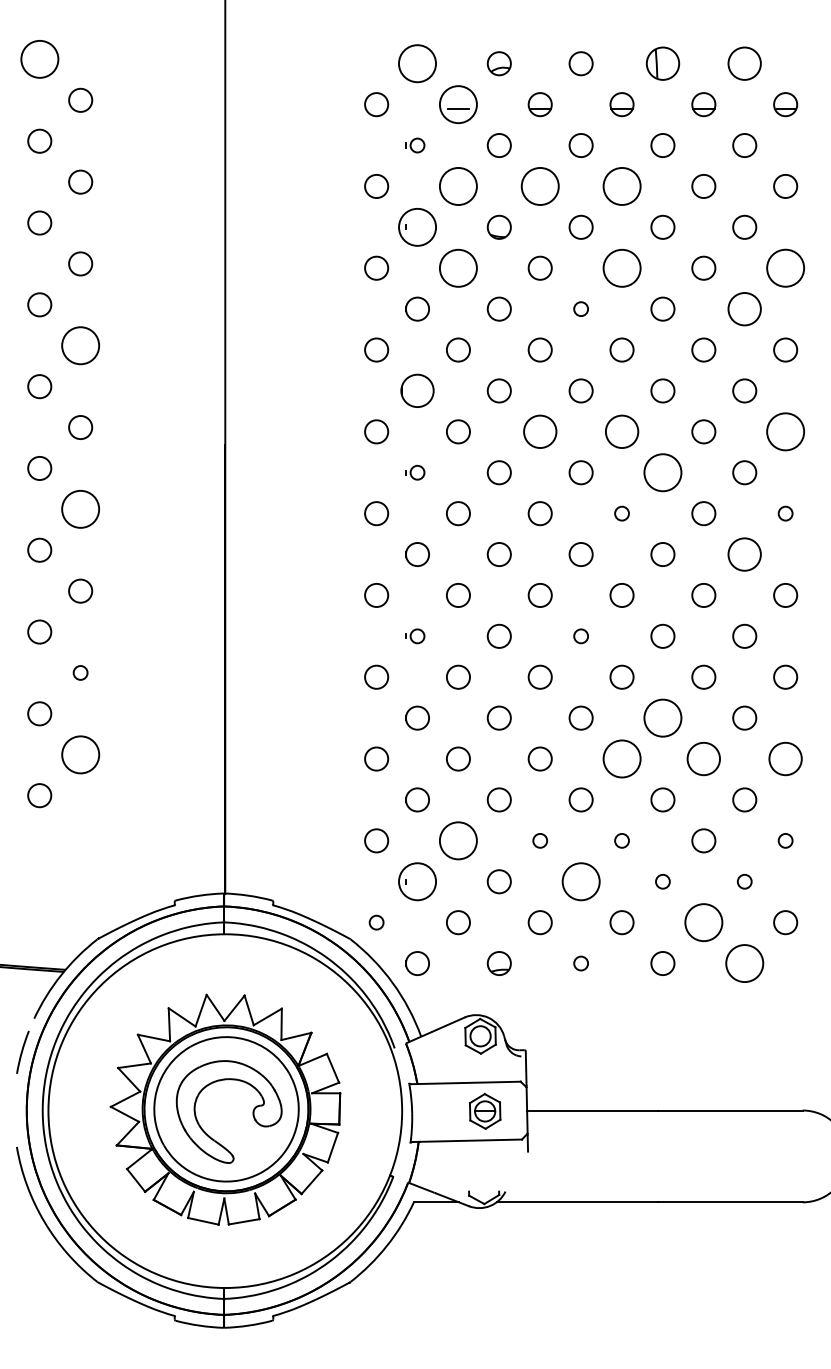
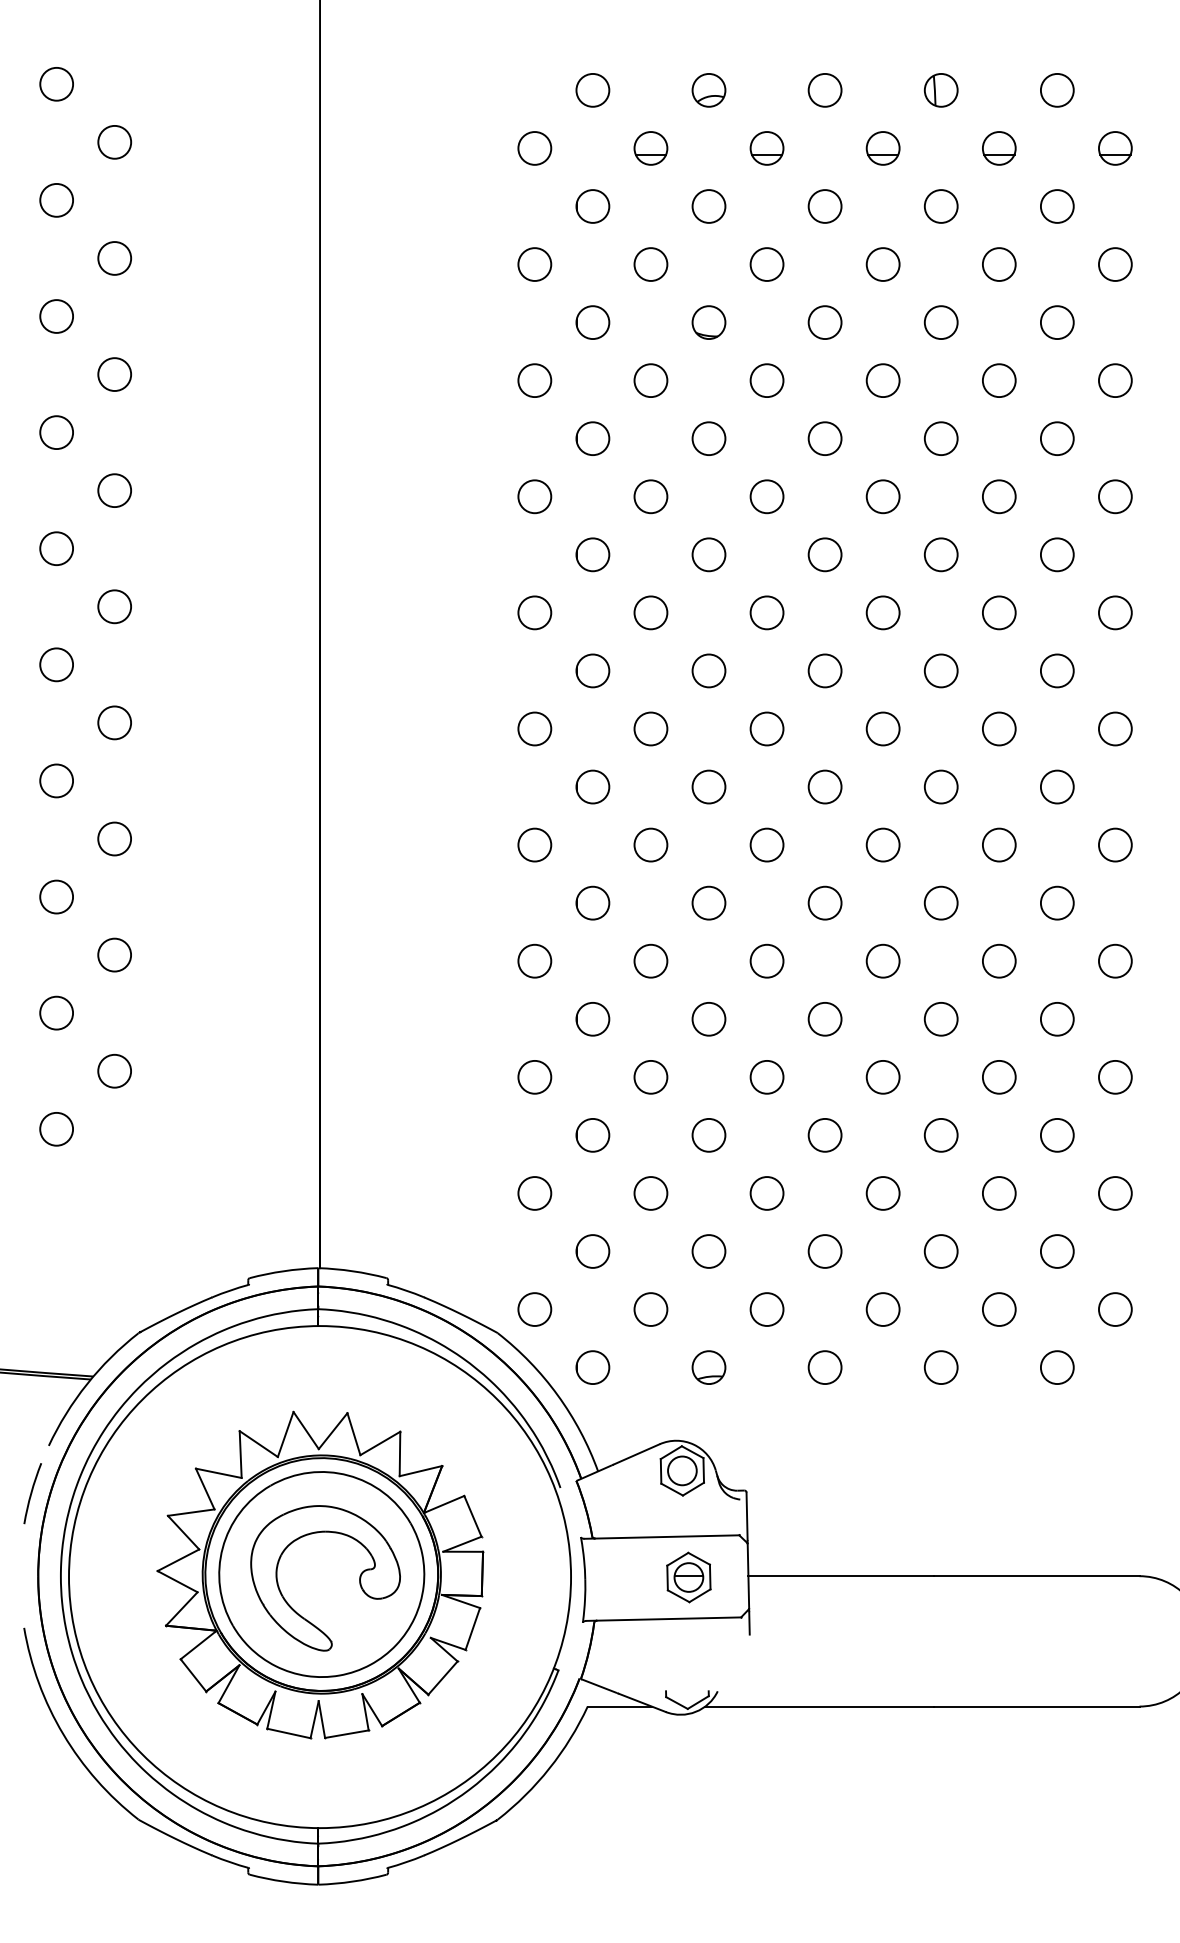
circle: (39, 59) -> (56, 84), size x0.62
circle: (417, 63) -> (592, 90), size x0.62
part: (662, 63) -> (940, 90), size x0.71
circle: (744, 63) -> (1057, 90), size x0.71
circle: (458, 104) -> (650, 148), size x0.62
circle: (417, 145) -> (592, 206), size x1.67
circle: (458, 186) -> (650, 264), size x0.62
circle: (539, 186) -> (766, 264), size x0.62
circle: (621, 186) -> (882, 264), size x0.62
circle: (417, 227) -> (592, 322), size x0.62
circle: (458, 268) -> (650, 380), size x0.62
circle: (621, 268) -> (882, 380), size x0.62
circle: (785, 268) -> (1114, 380), size x0.62
circle: (580, 309) -> (824, 438), size x1.67
circle: (744, 309) -> (1057, 438), size x0.71
circle: (80, 345) -> (114, 490), size x0.62
part: (417, 390) -> (592, 554), size x0.71
circle: (539, 431) -> (766, 612), size x0.71
circle: (621, 431) -> (882, 612), size x0.71
circle: (785, 431) -> (1114, 612), size x0.62
circle: (417, 472) -> (592, 670), size x1.67
circle: (662, 472) -> (940, 670), size x0.62
circle: (80, 509) -> (114, 722), size x0.62
circle: (621, 513) -> (882, 728), size x1.67
circle: (785, 513) -> (1114, 728), size x1.67
circle: (744, 554) -> (1057, 786), size x0.71
circle: (417, 635) -> (592, 902), size x1.67
circle: (580, 635) -> (824, 902), size x1.67
circle: (80, 672) -> (114, 954), size x1.67
circle: (662, 717) -> (940, 1018), size x0.62
circle: (80, 754) -> (114, 1070), size x0.62
circle: (621, 759) -> (882, 1077), size x0.62
circle: (703, 759) -> (999, 1077), size x0.71
circle: (785, 759) -> (1115, 1077), size x0.71
circle: (458, 840) -> (650, 1193), size x0.62
circle: (539, 840) -> (766, 1193), size x1.67
circle: (621, 840) -> (882, 1193), size x1.67
circle: (785, 840) -> (1114, 1193), size x1.67
circle: (417, 881) -> (592, 1251), size x0.62
circle: (580, 881) -> (824, 1251), size x0.62
circle: (662, 881) -> (940, 1251), size x1.67
circle: (744, 881) -> (1056, 1251), size x1.67
circle: (376, 922) -> (534, 1309), size x1.67
circle: (703, 922) -> (998, 1309), size x0.62
circle: (580, 963) -> (824, 1367), size x1.67
circle: (744, 963) -> (1056, 1367), size x0.62

